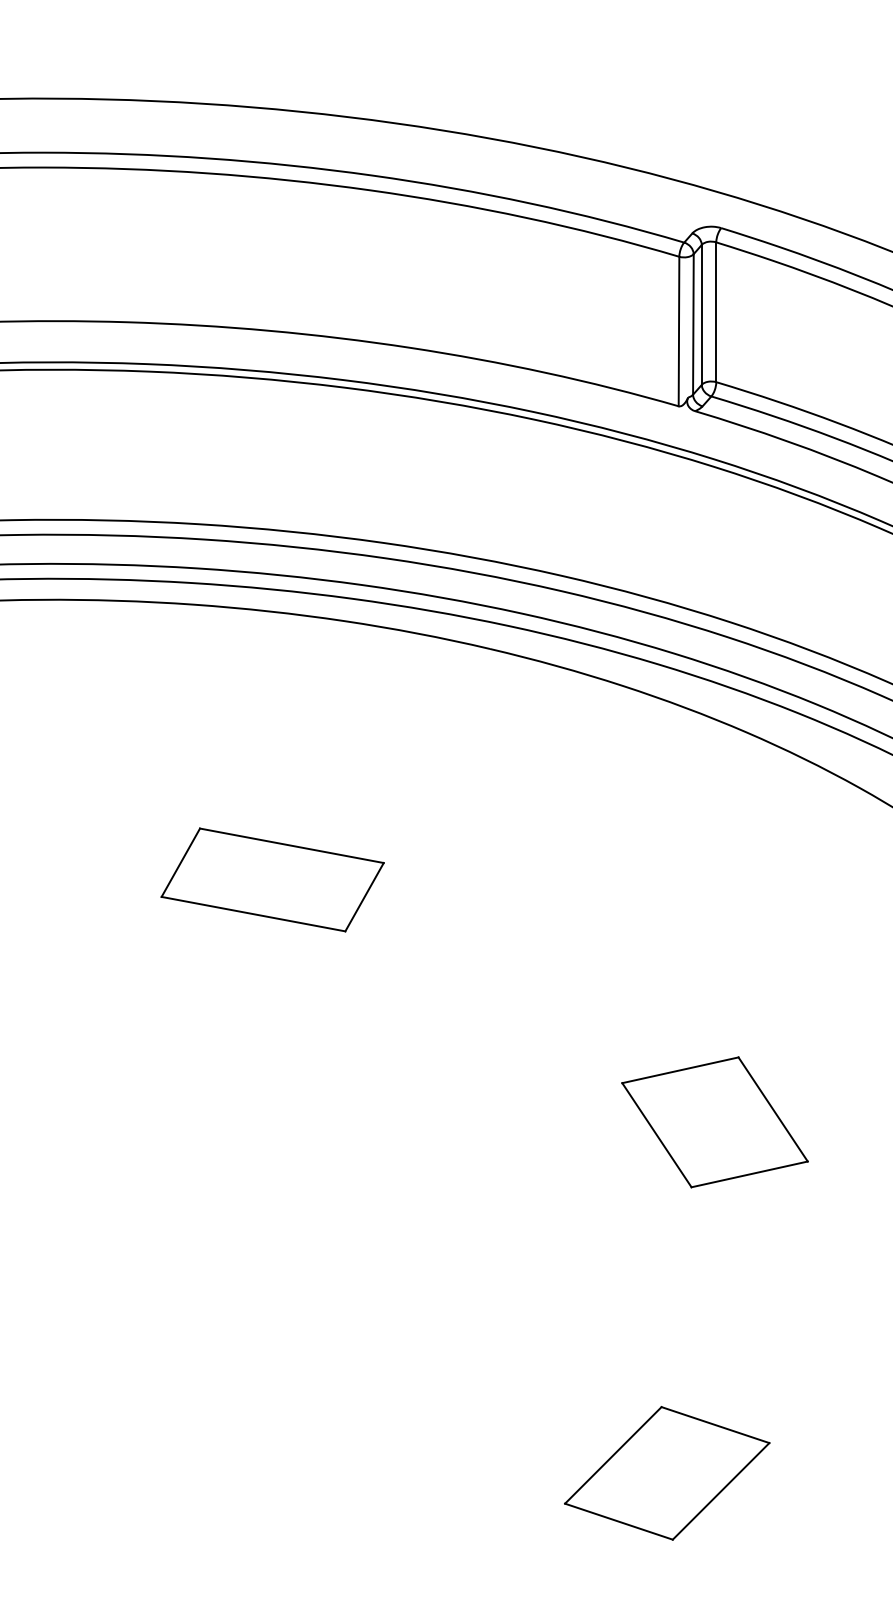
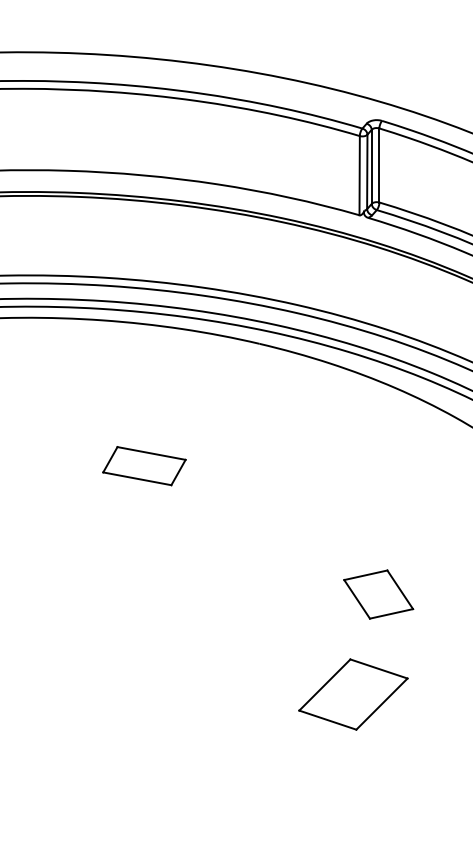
part: (272, 878) -> (144, 465), size x0.7
part: (714, 1122) -> (378, 594), size x0.7
part: (667, 1473) -> (353, 694), moved

